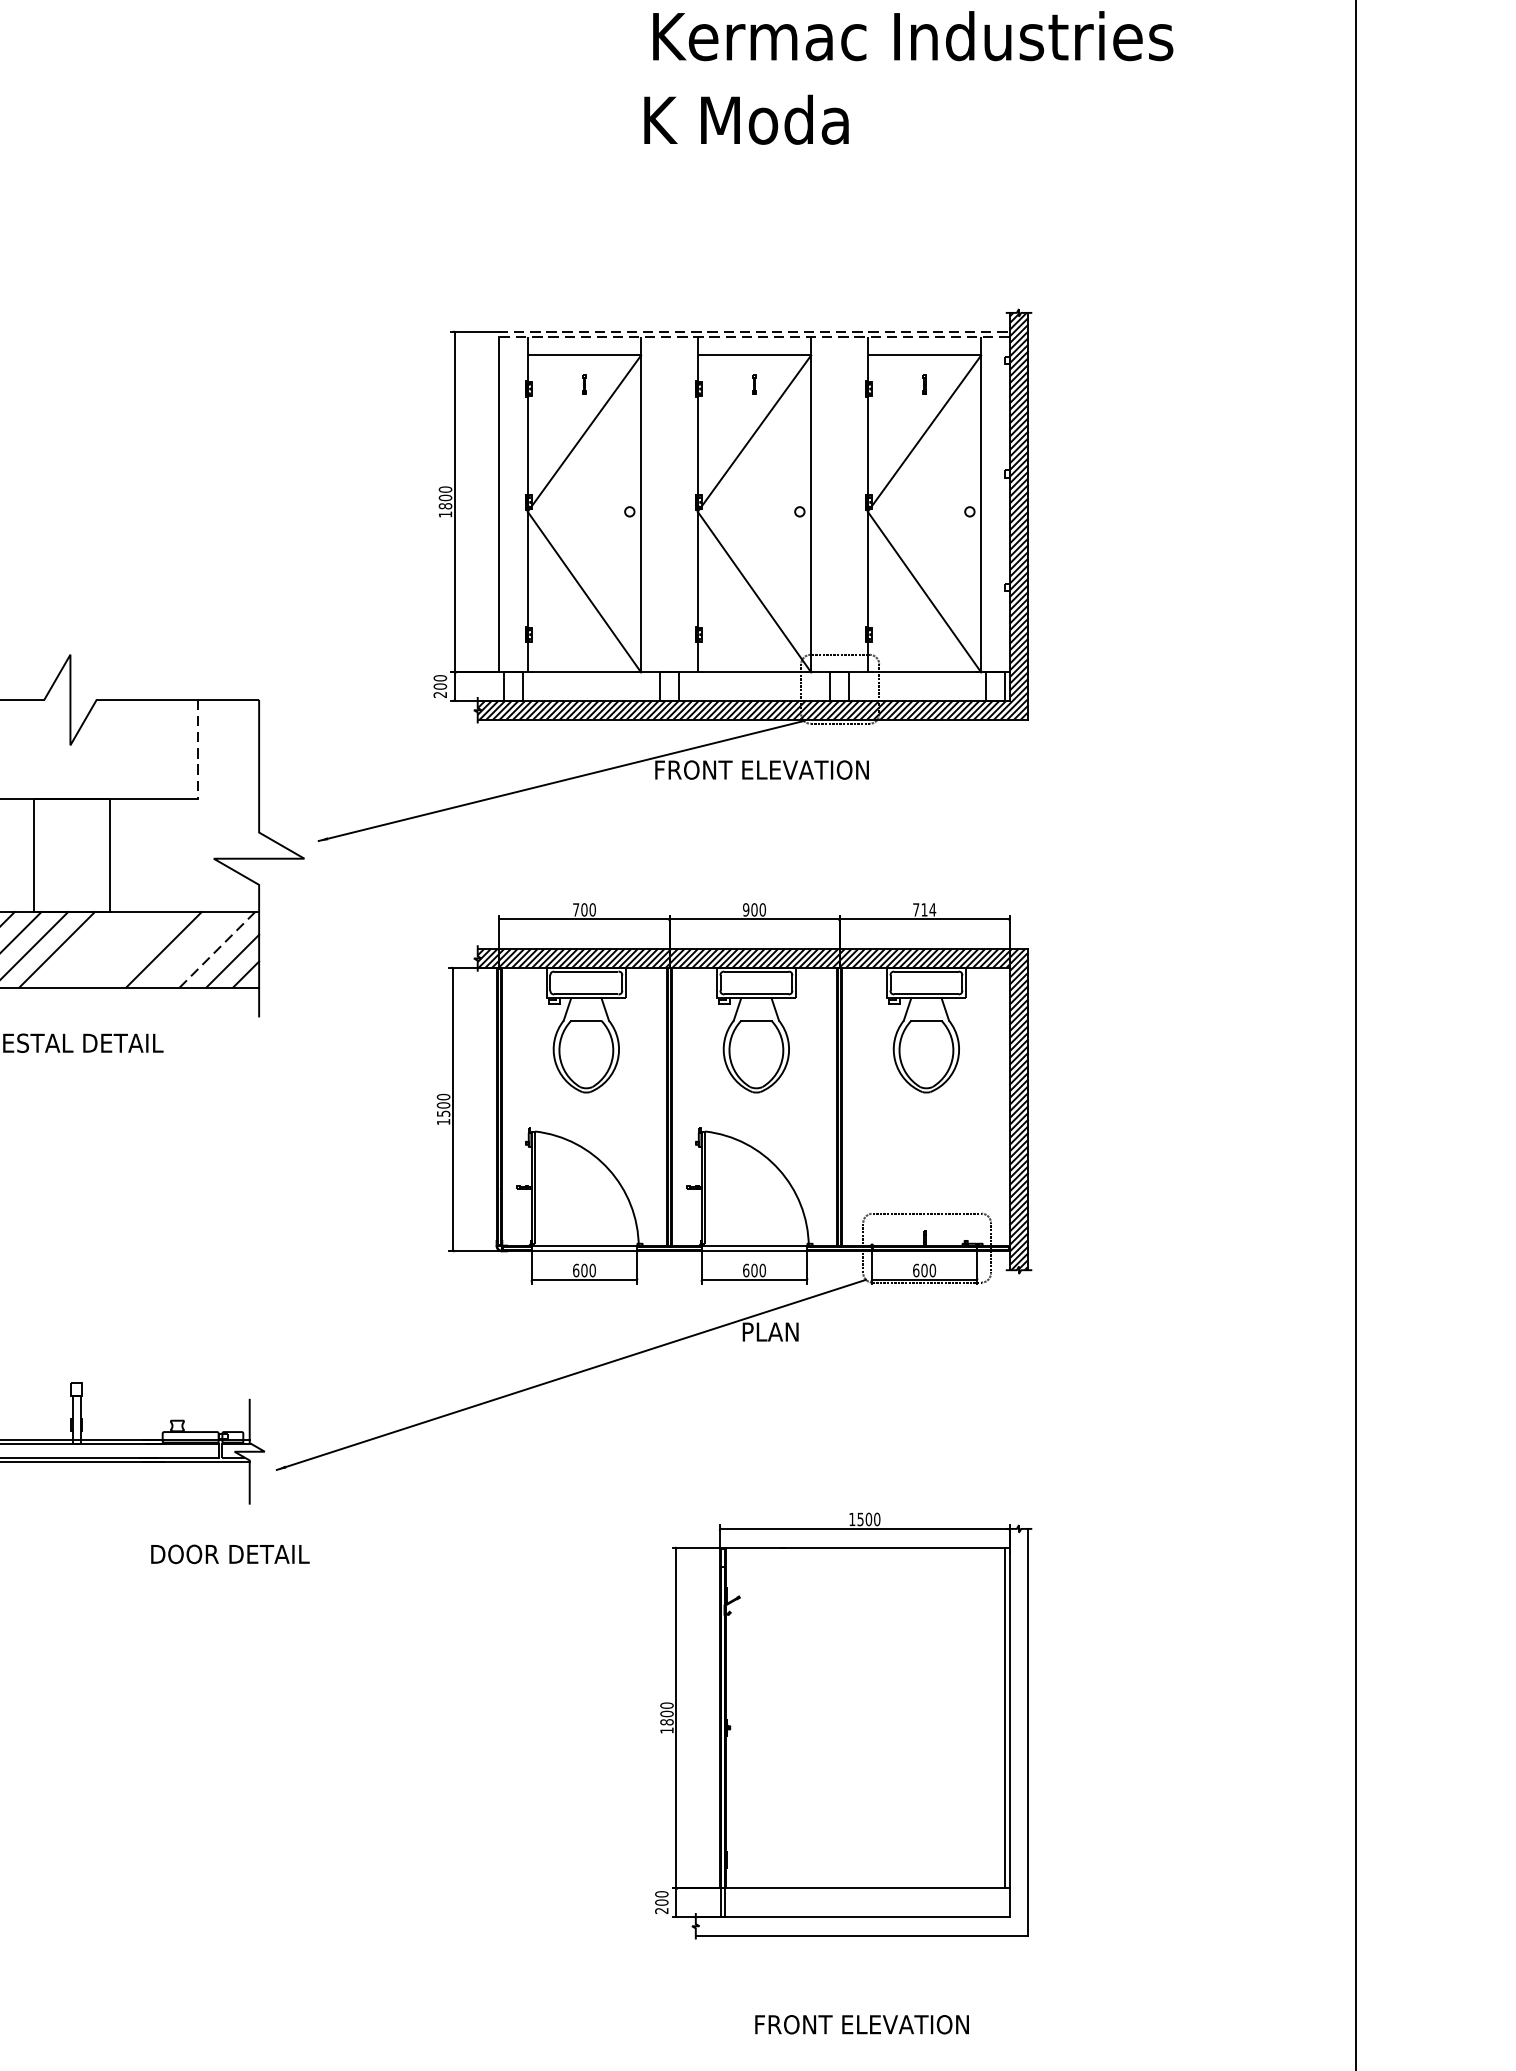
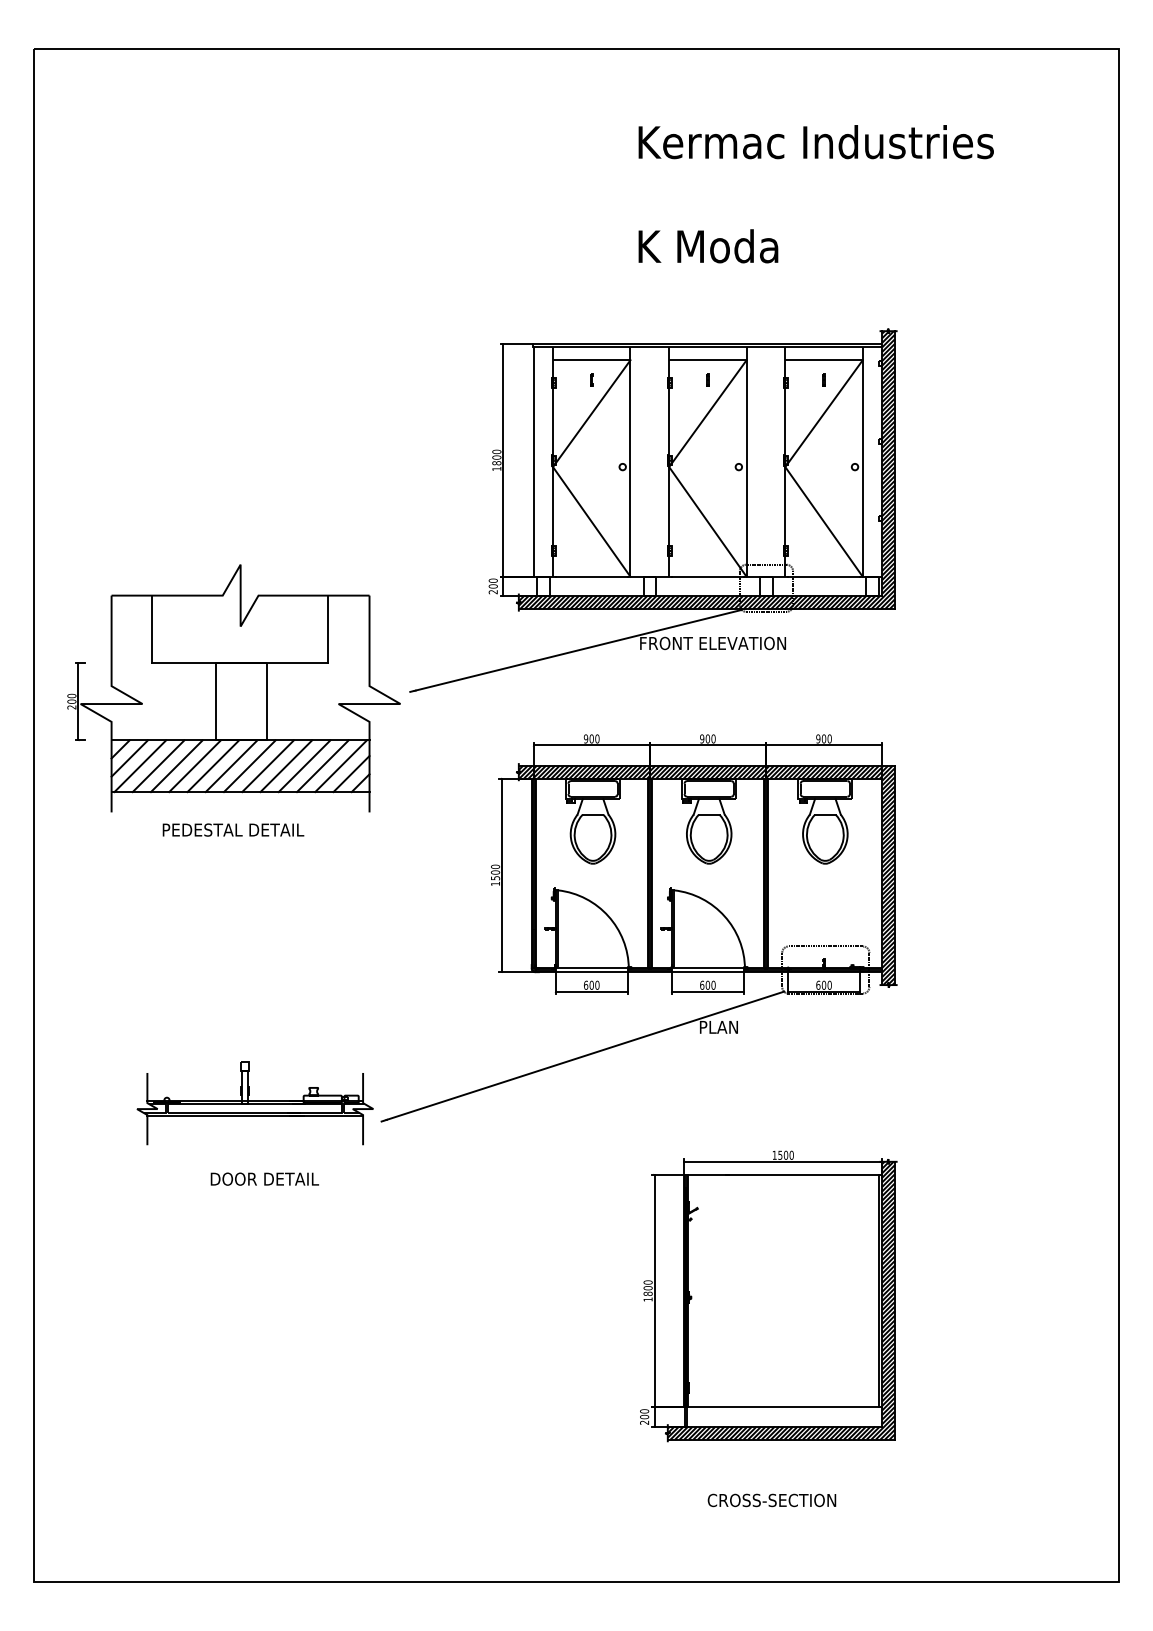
text: (746, 120) -> (708, 246), moved
line: (499, 333) -> (533, 345), dashed -> solid
line: (197, 749) -> (327, 629), dashed -> solid
text: (575, 909) -> (585, 738), 700 -> 900
text: (923, 909) -> (823, 738), 714 -> 900
line: (83, 950) -> (249, 766), added
line: (109, 950) -> (267, 766), added
line: (137, 950) -> (286, 766), added
line: (190, 950) -> (322, 766), added
line: (218, 950) -> (341, 766), dashed -> solid
text: (229, 1553) -> (264, 1178), moved
hatch: (860, 1731) -> (780, 1300), added
text: (860, 2024) -> (780, 1500), FRONT ELEVATION -> CROSS-SECTION

